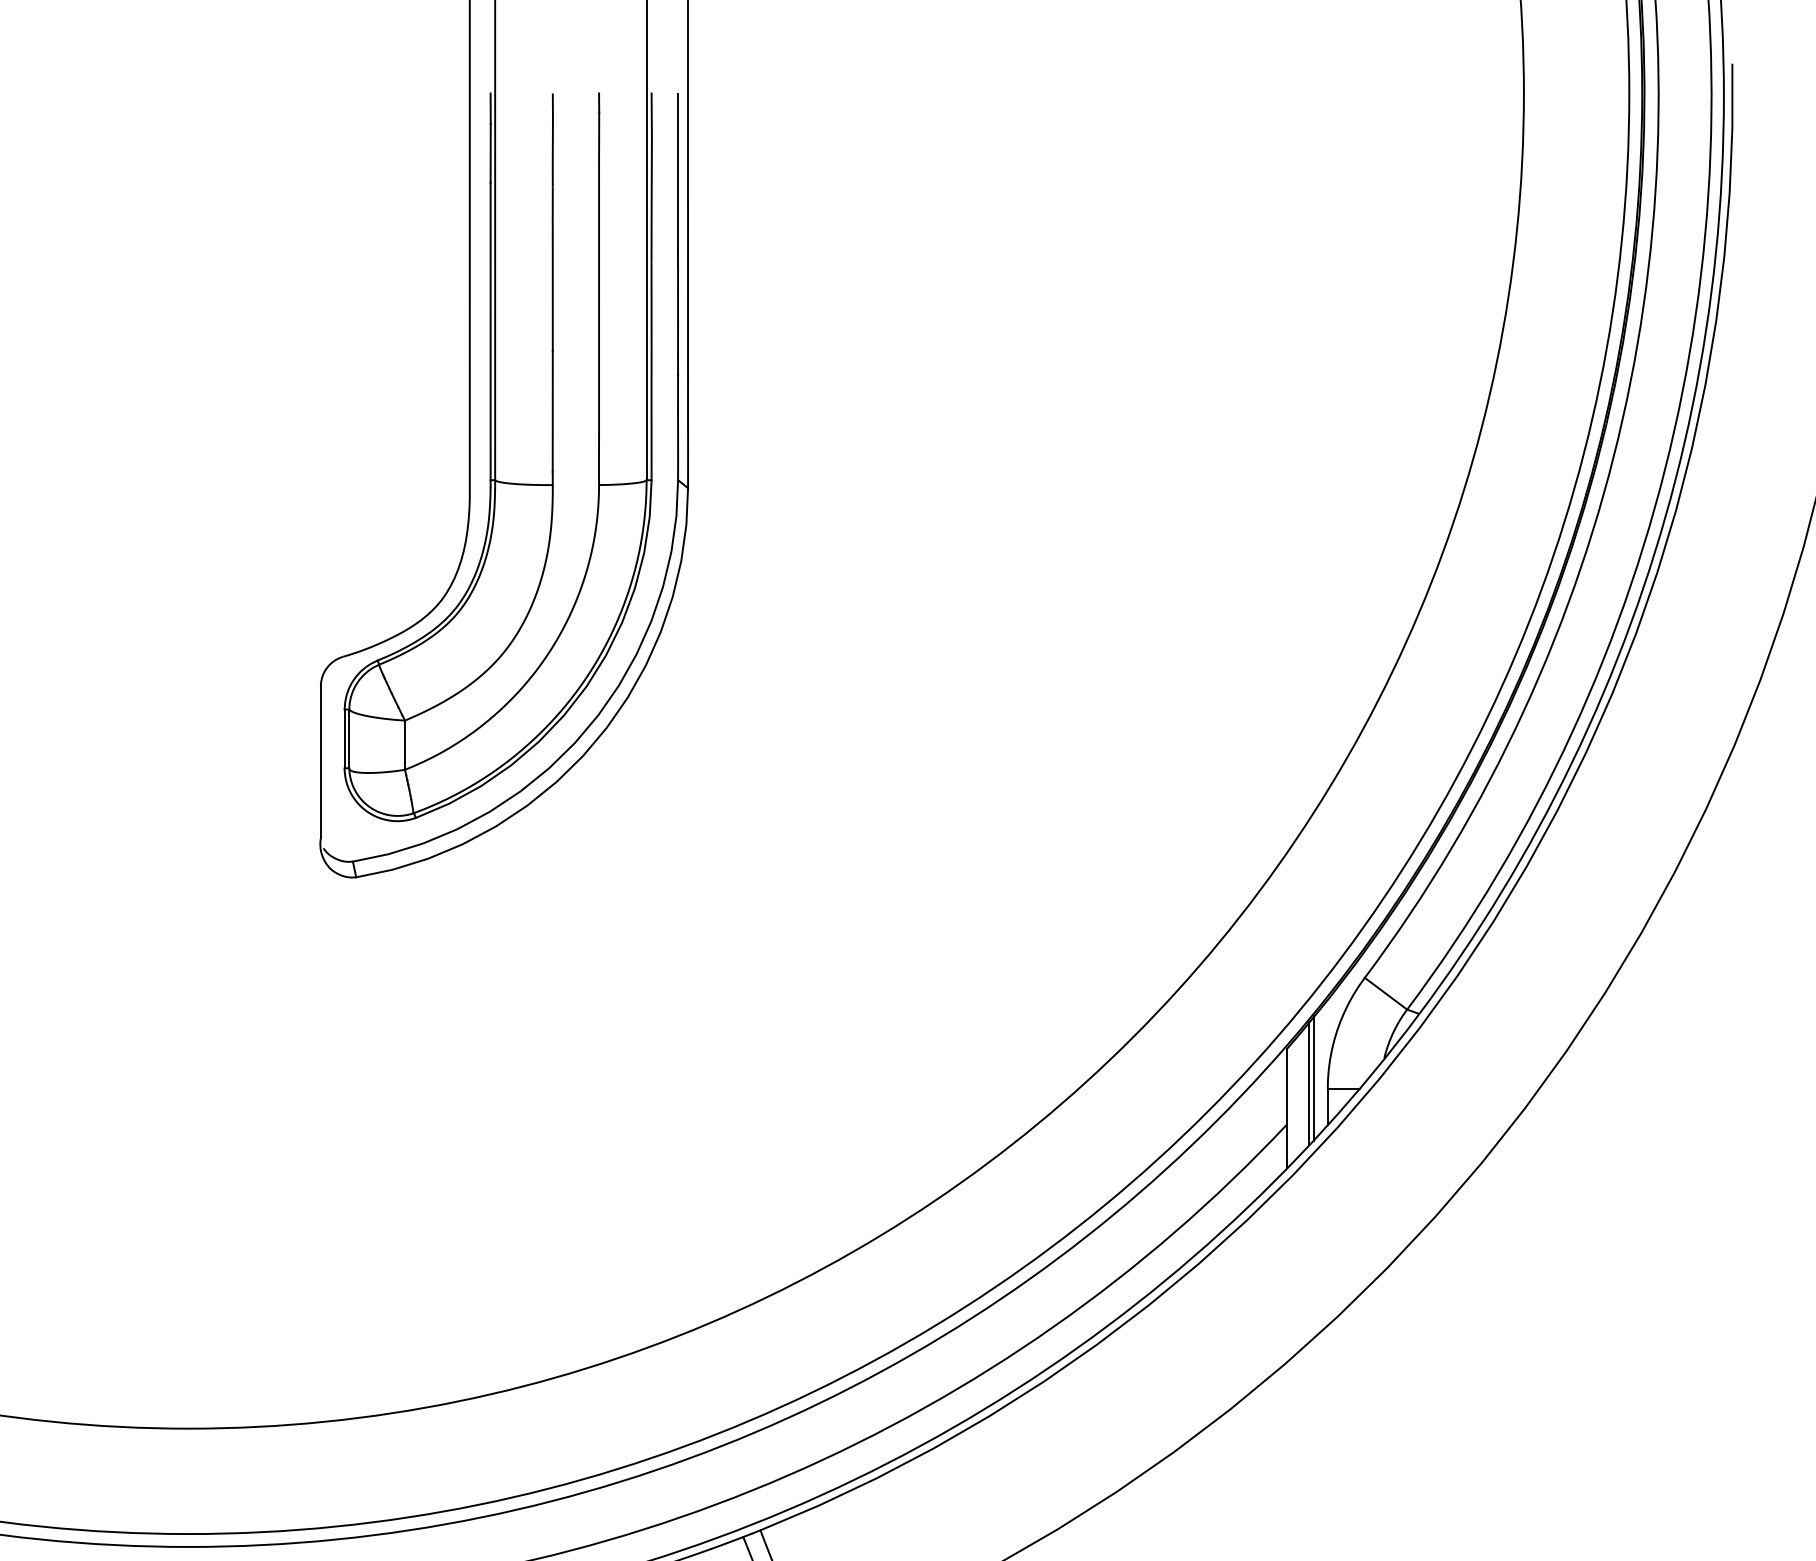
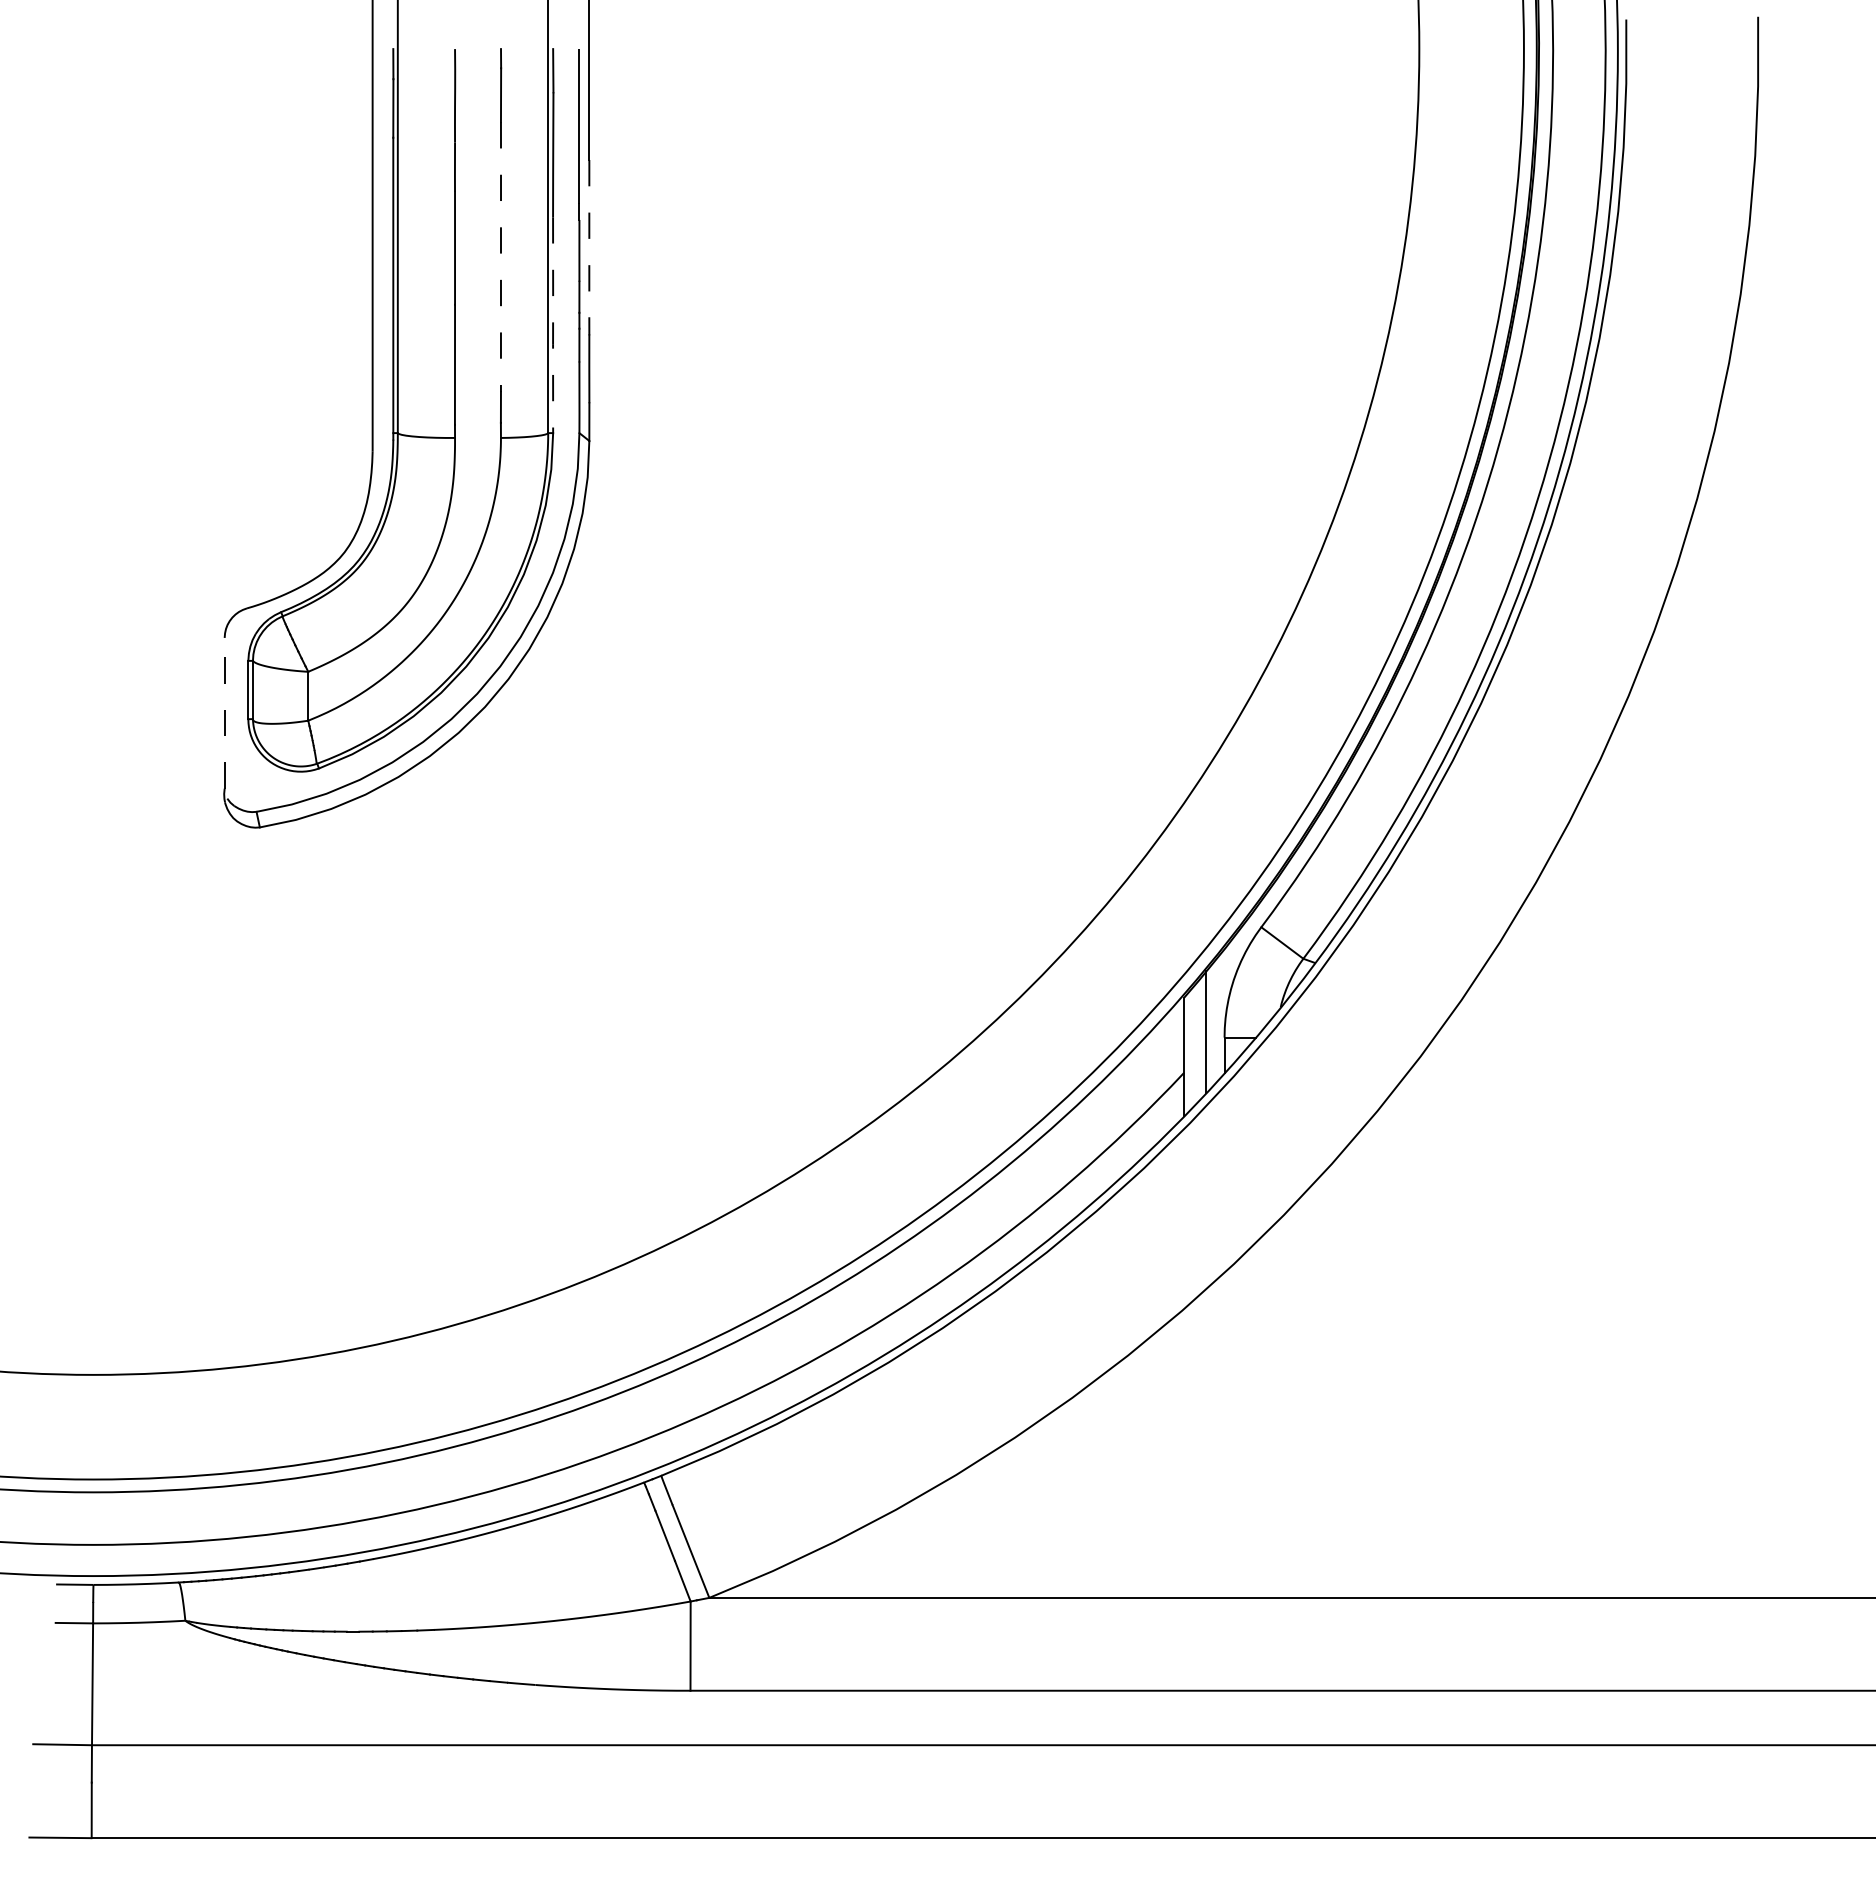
line: (688, 285) -> (589, 239), solid -> dashed
line: (598, 302) -> (500, 256), solid -> dashed
line: (651, 372) -> (553, 326), solid -> dashed
line: (320, 761) -> (224, 712), solid -> dashed
line: (1313, 1077) -> (1210, 1026), removed

